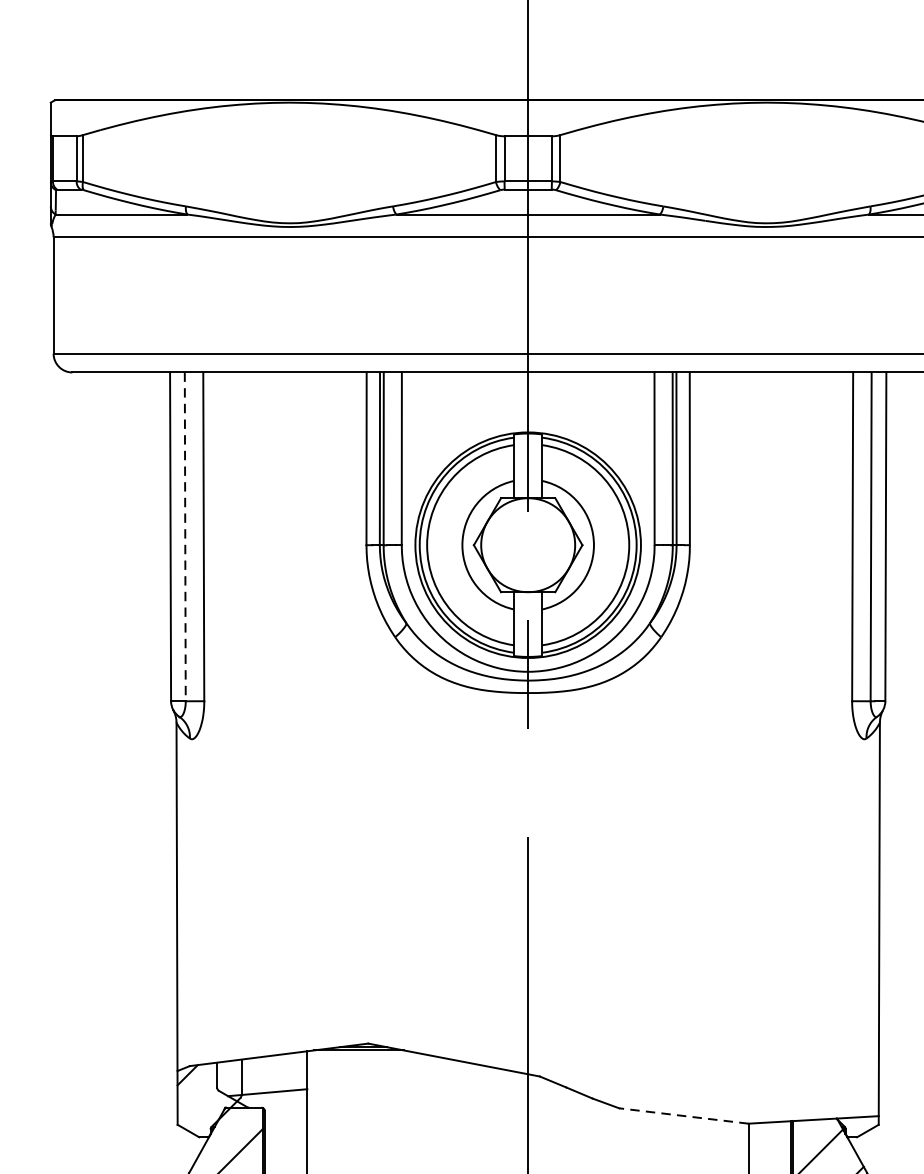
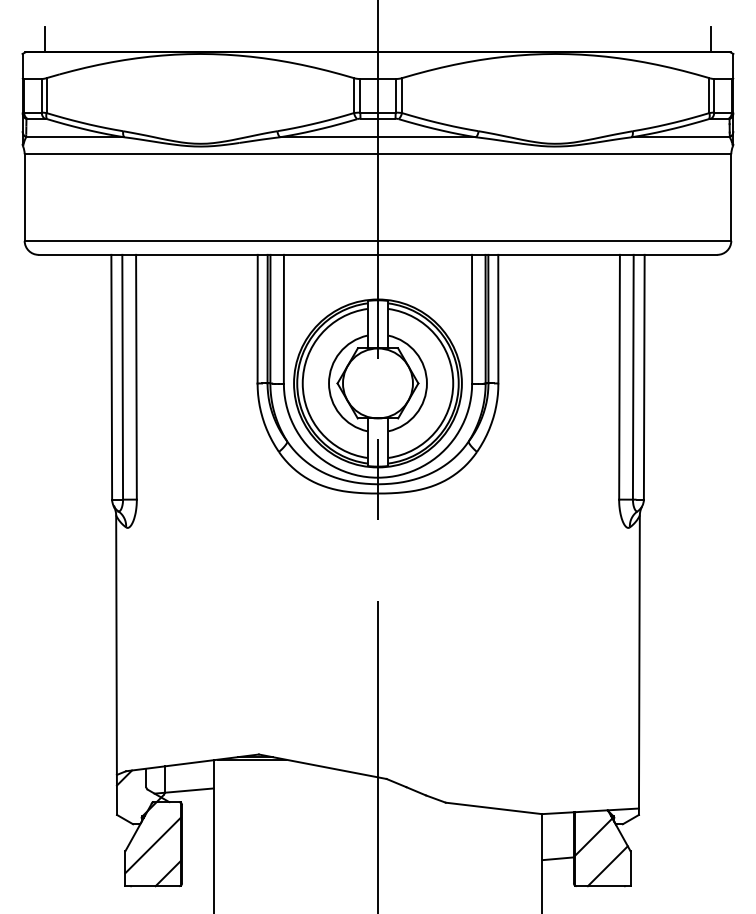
line: (80, 83) -> (44, 39), added
line: (185, 537) -> (122, 377), dashed -> solid
line: (683, 1116) -> (493, 808), dashed -> solid

